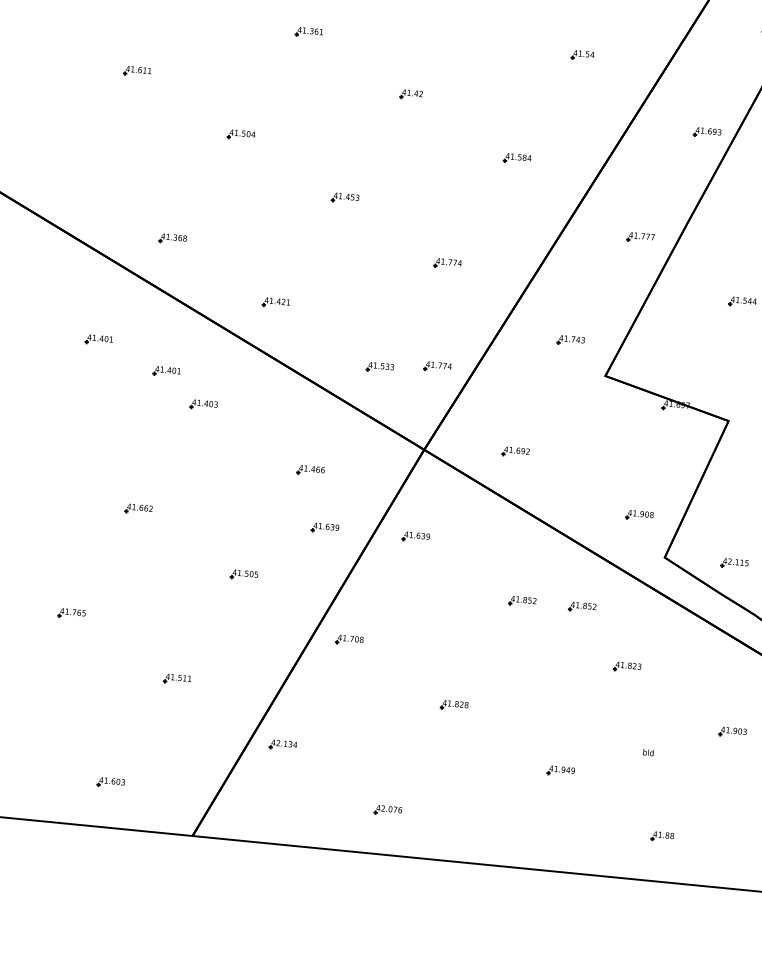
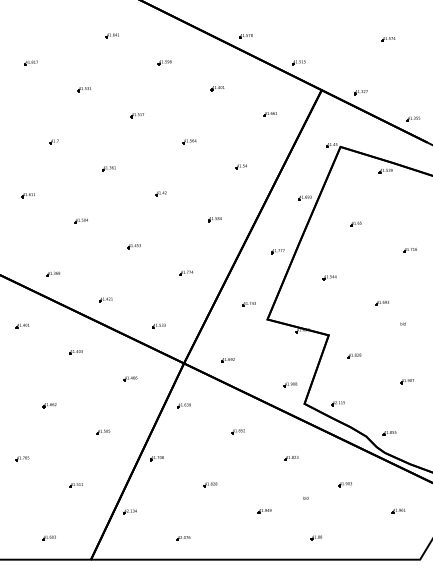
part: (437, 365) -> (186, 322), removed
part: (166, 370) -> (56, 337), removed
part: (323, 527) -> (139, 405), removed
part: (580, 606) -> (266, 431), removed

